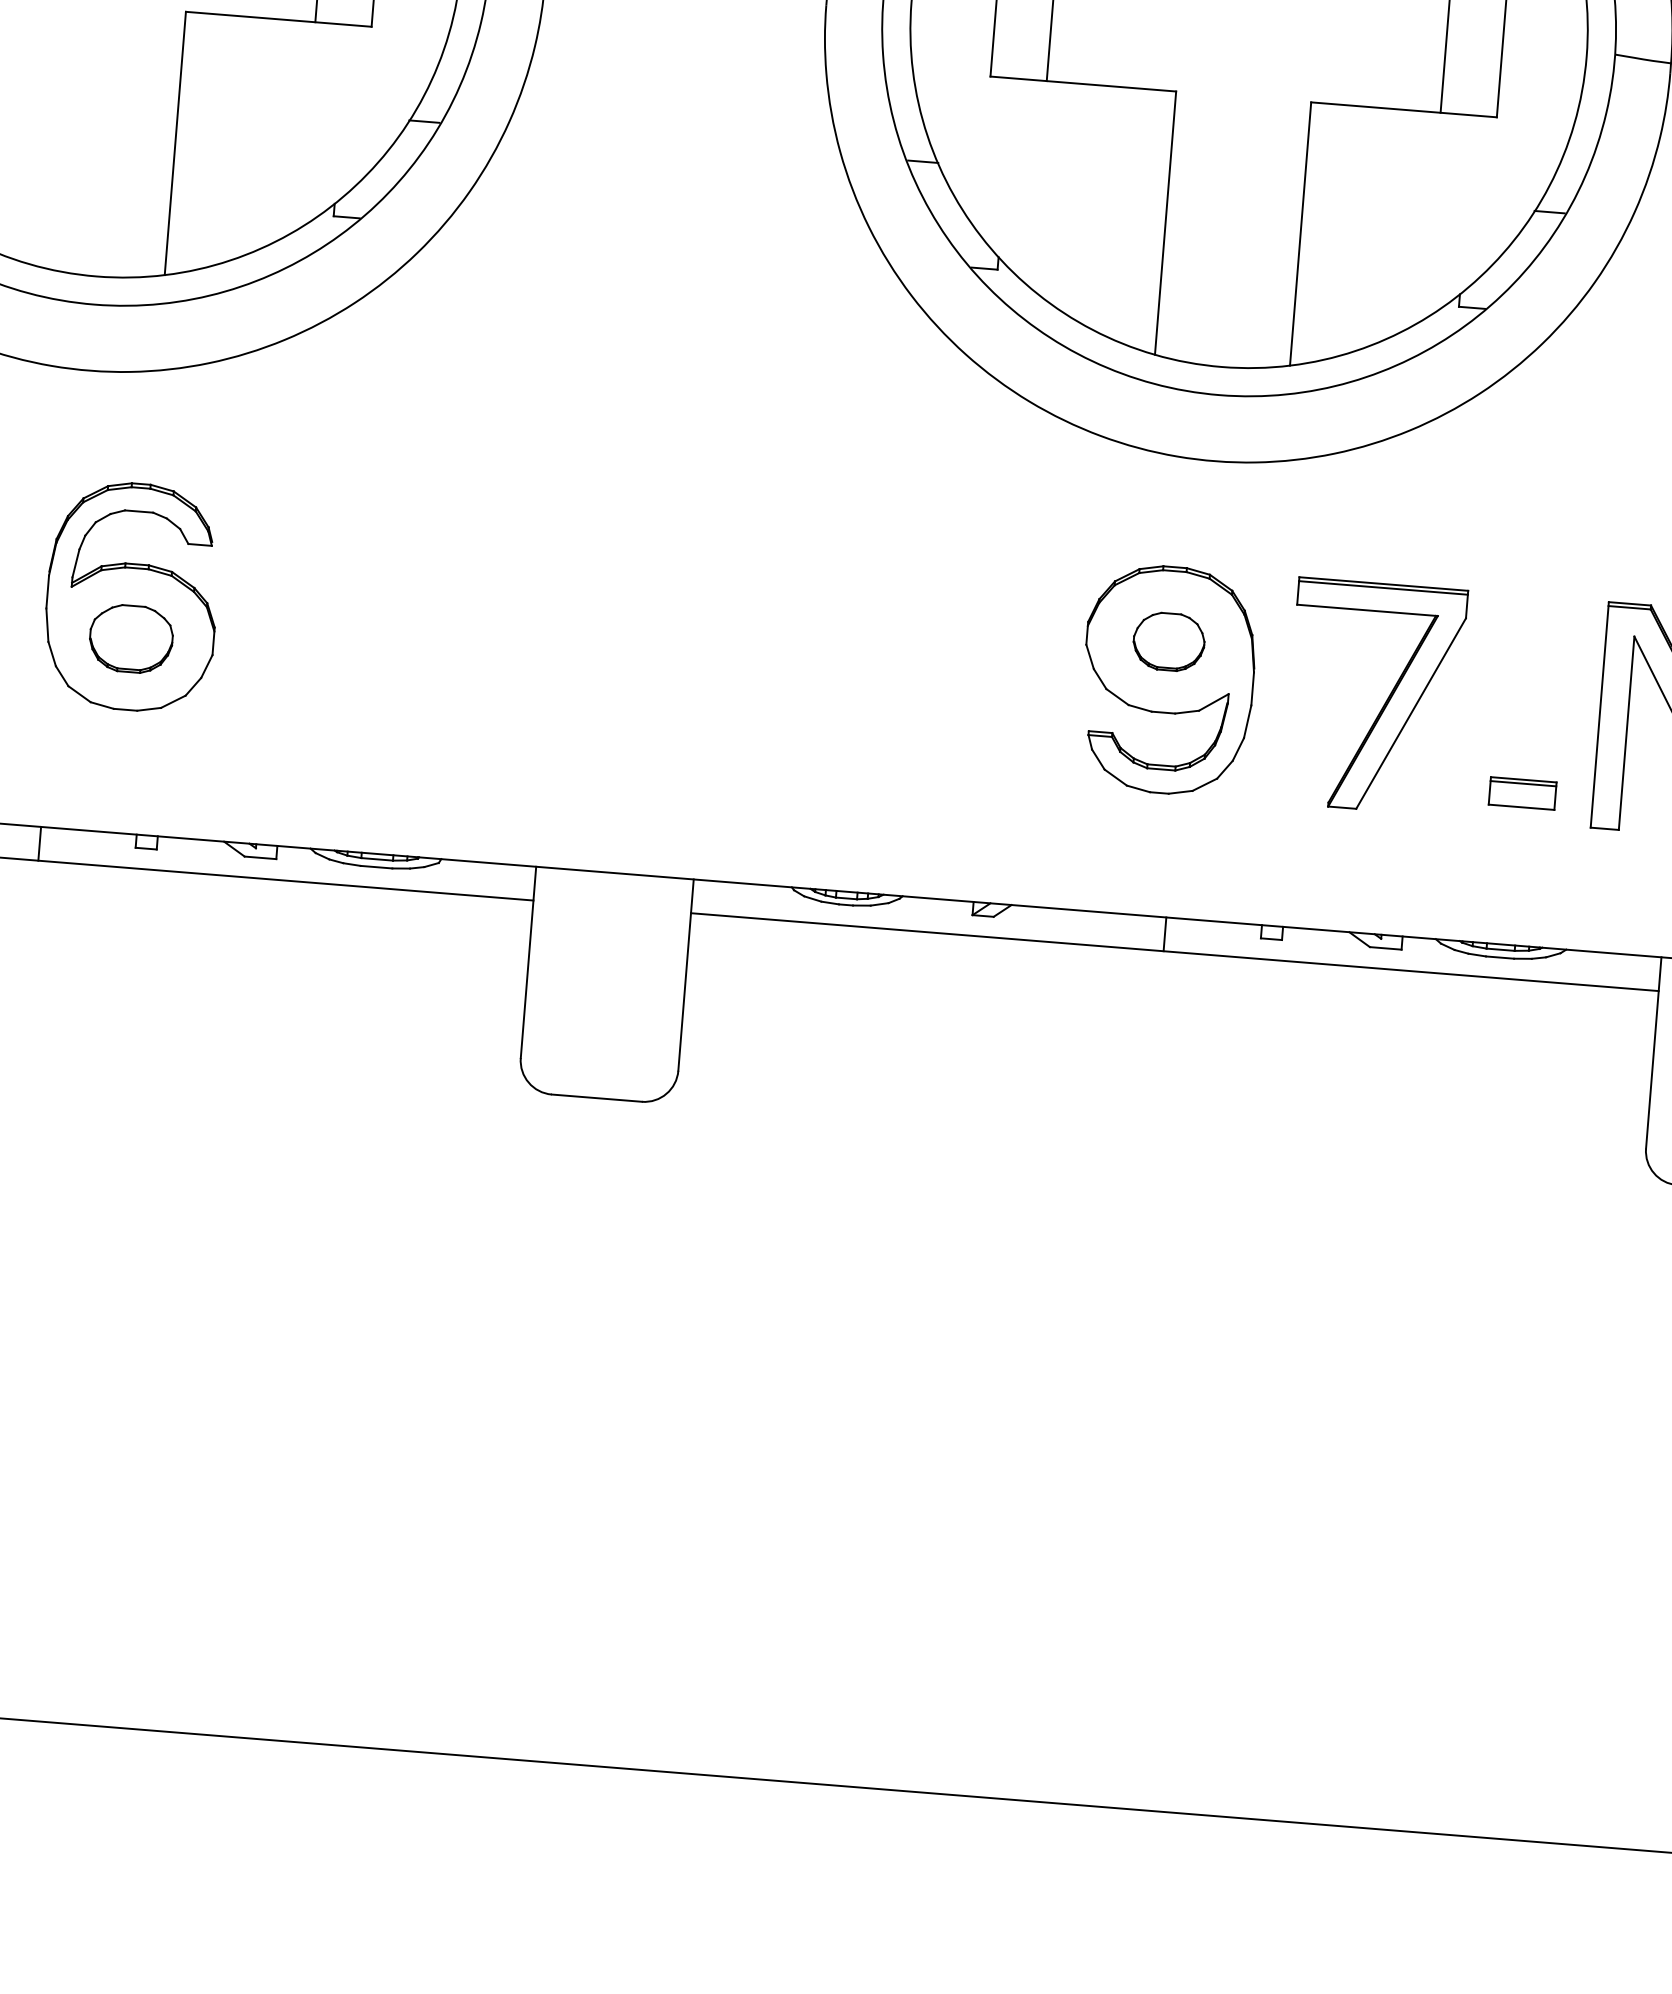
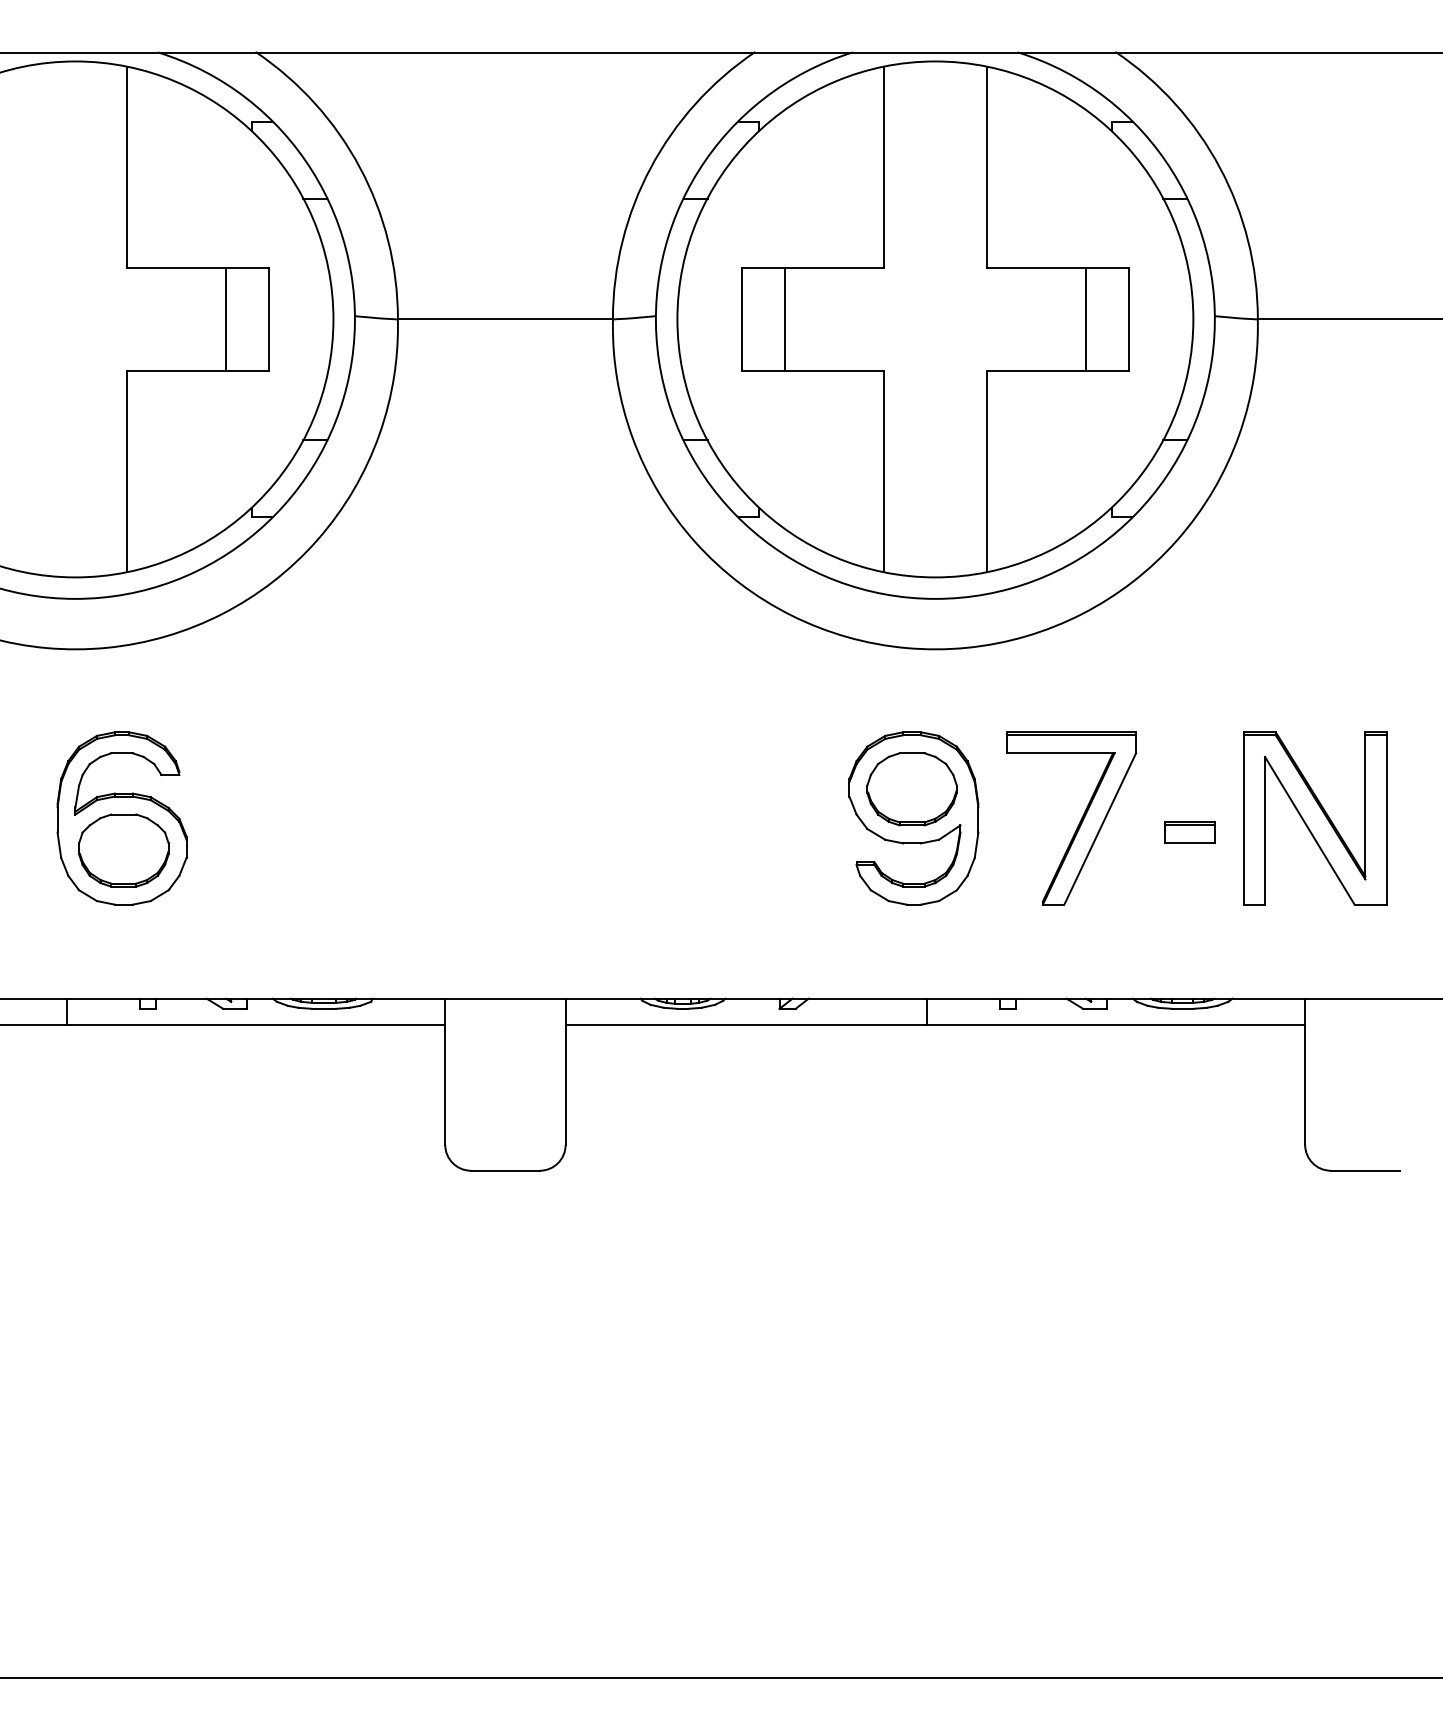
part: (130, 638) -> (123, 850), size x1.43
part: (1168, 642) -> (911, 789), size x1.67
part: (1522, 792) -> (1189, 832), moved

